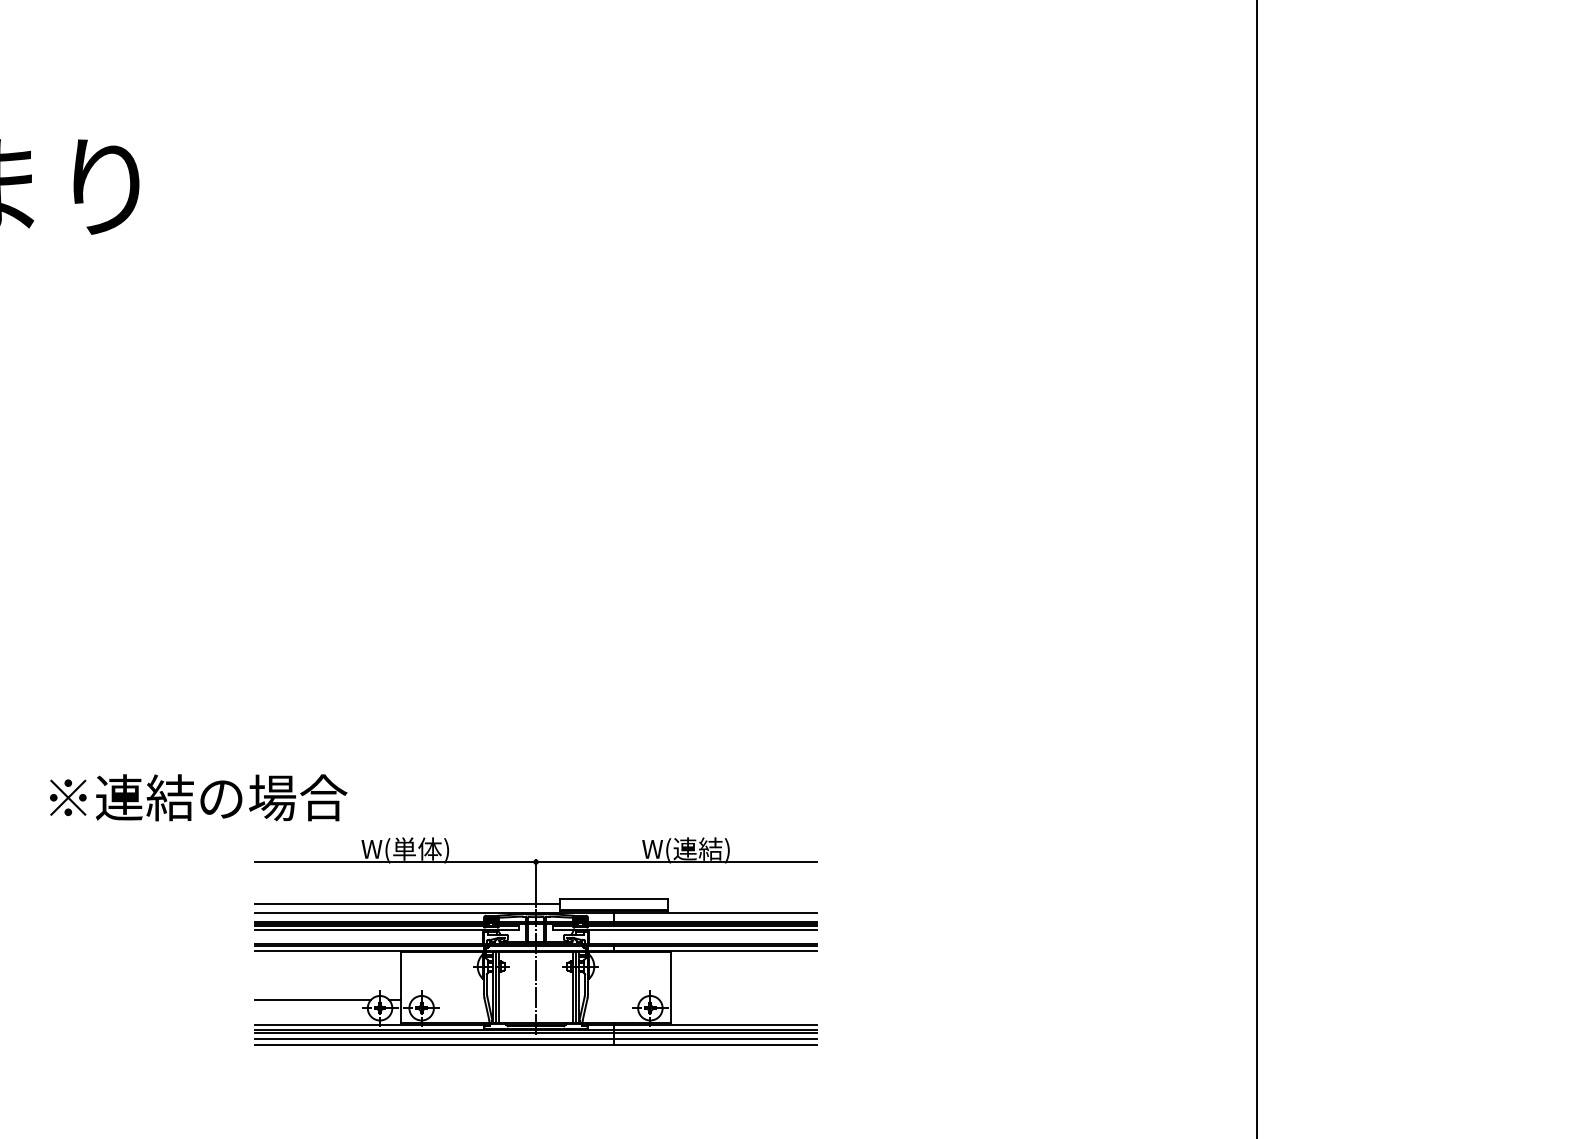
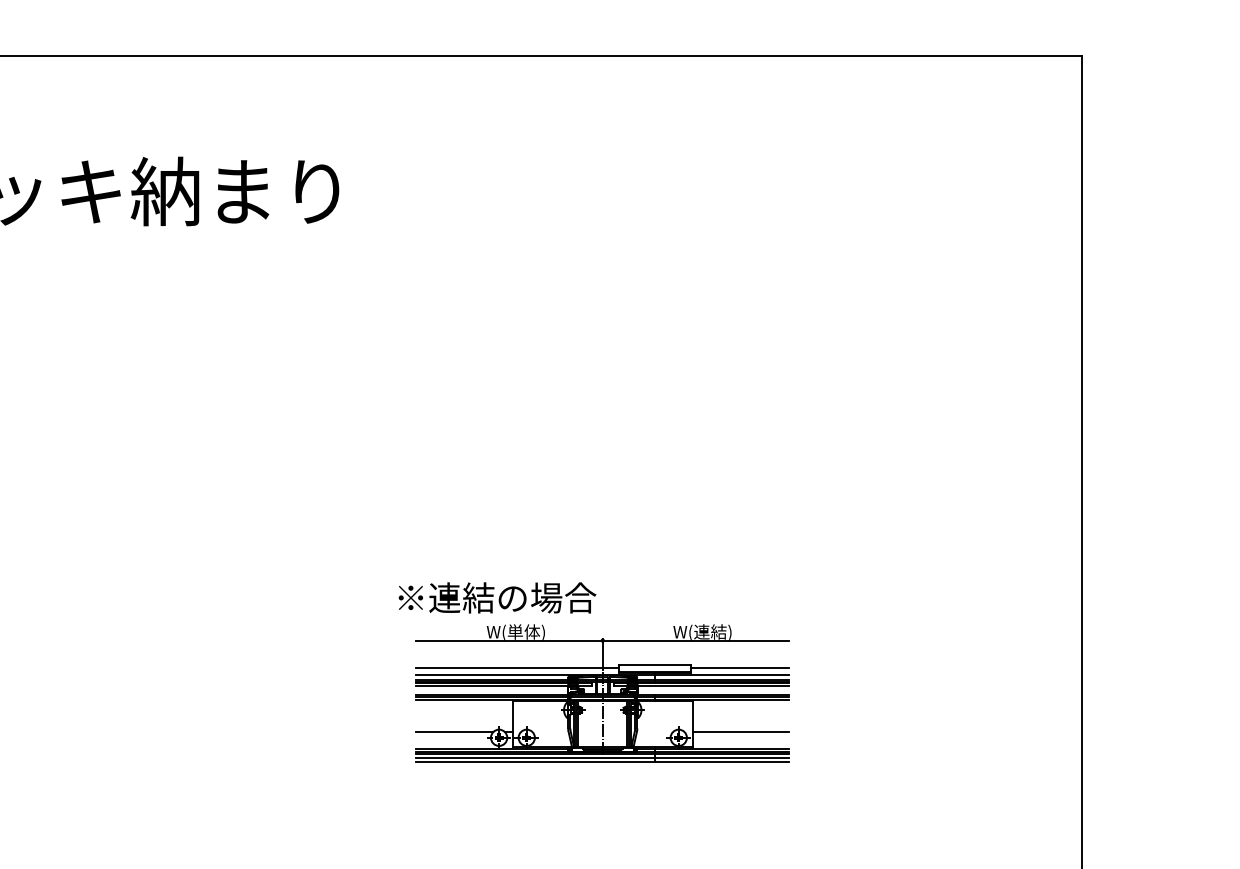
text: (198, 797) -> (497, 597), moved
line: (741, 903) -> (739, 668), added
line: (743, 1000) -> (740, 732), added

